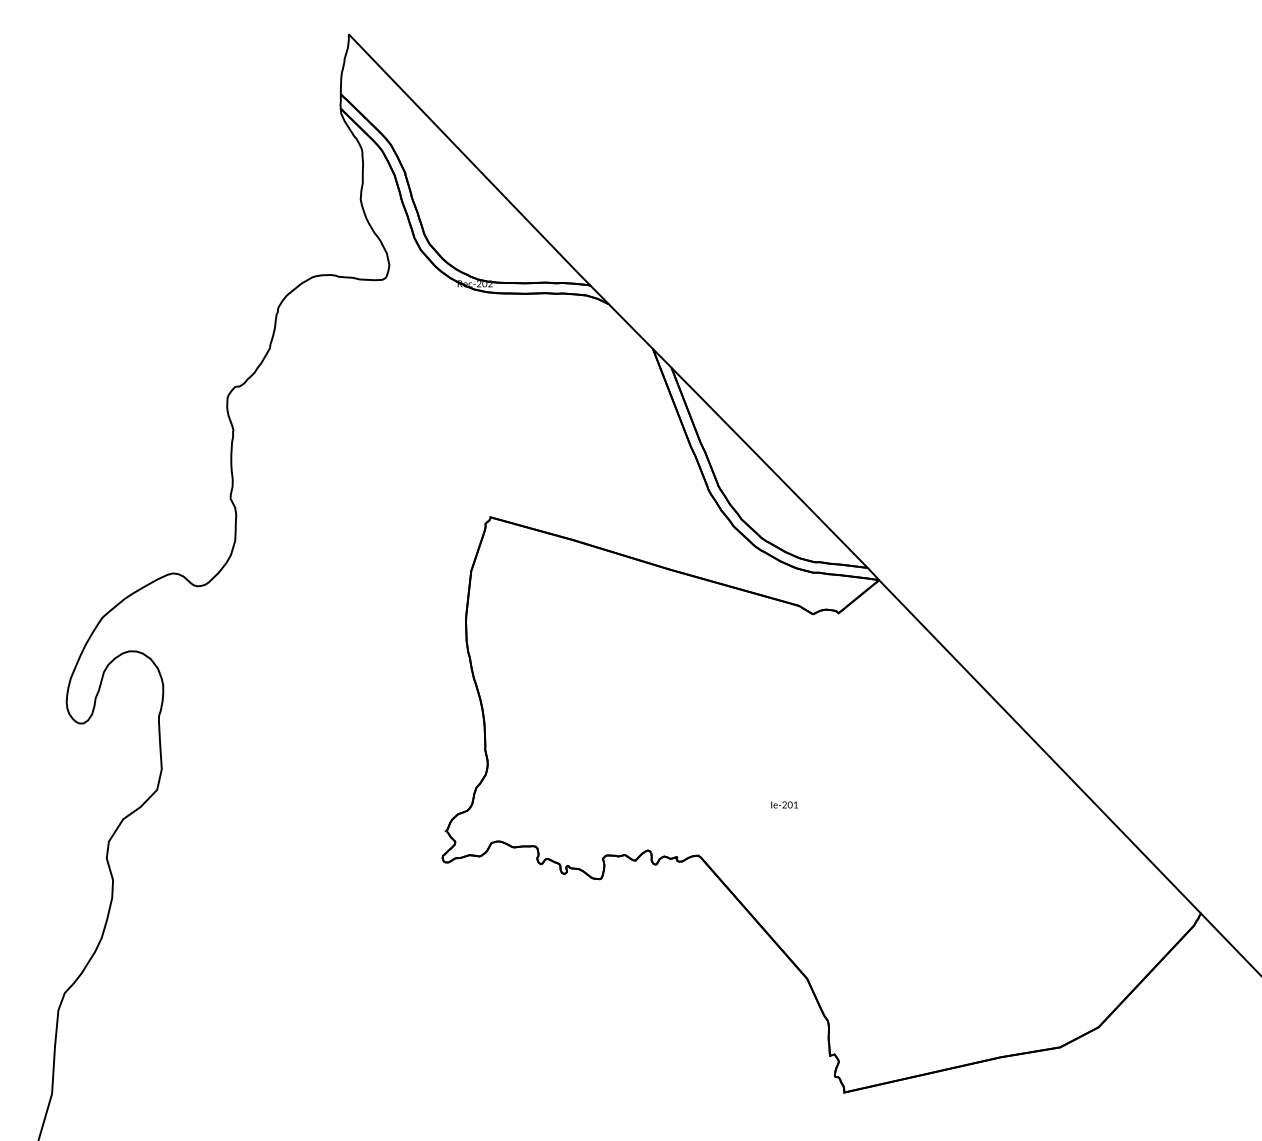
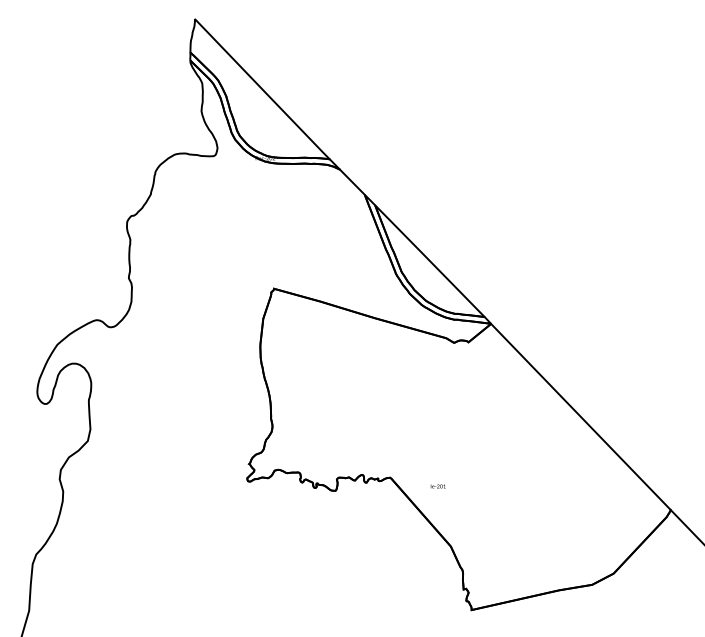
text: (783, 805) -> (437, 486), moved

